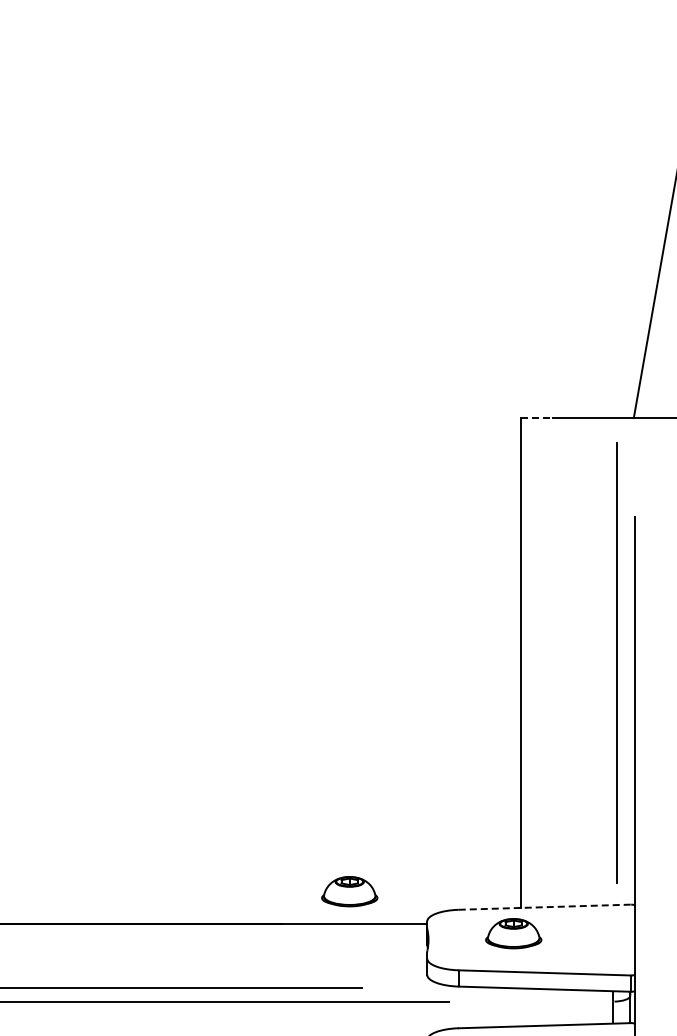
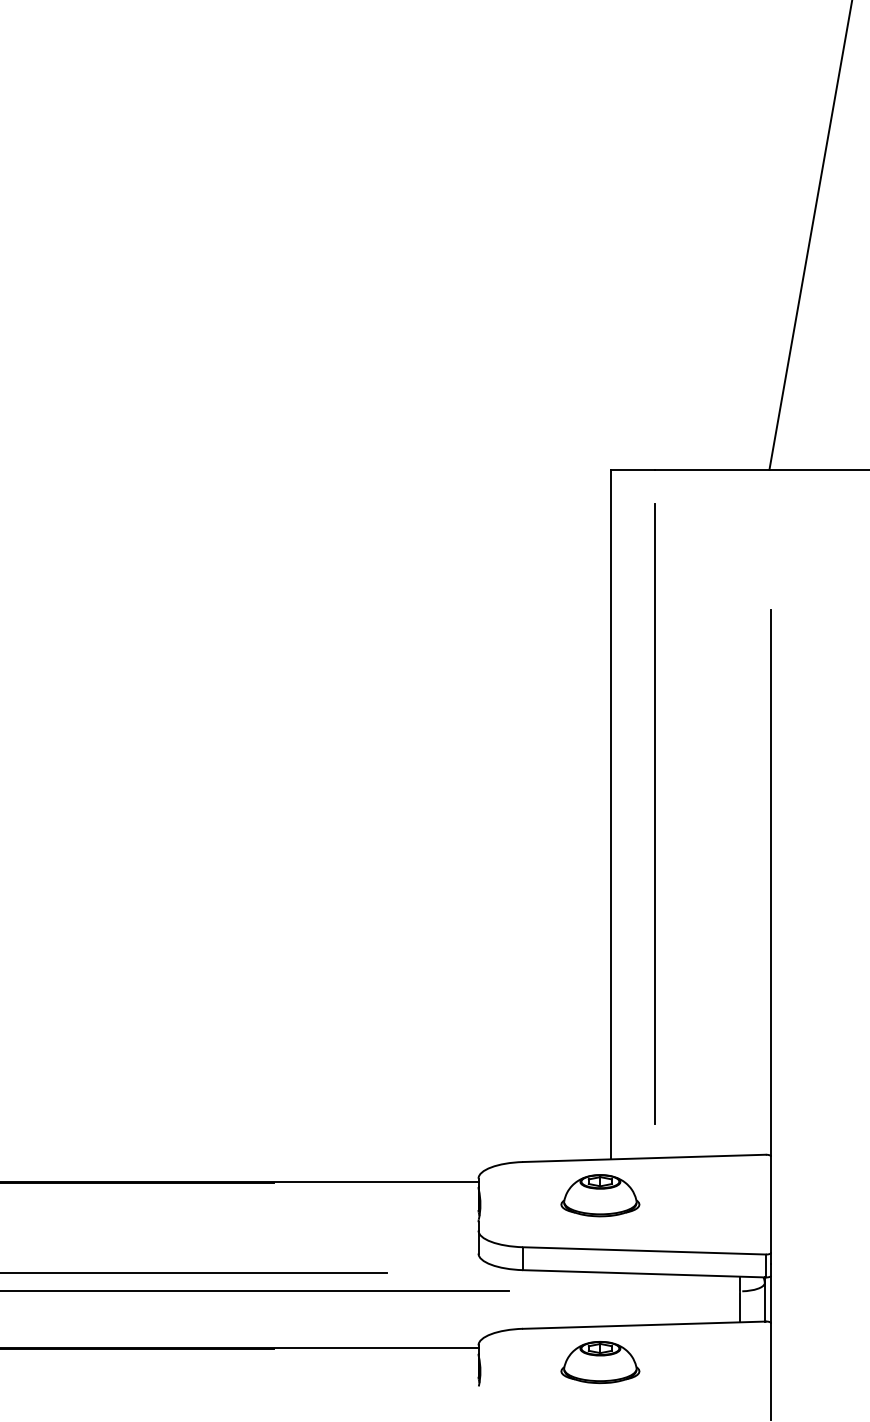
line: (536, 418) -> (632, 470), dashed -> solid
line: (616, 662) -> (654, 813), moved
part: (349, 891) -> (369, 1136), removed
line: (545, 907) -> (645, 1158), dashed -> solid

